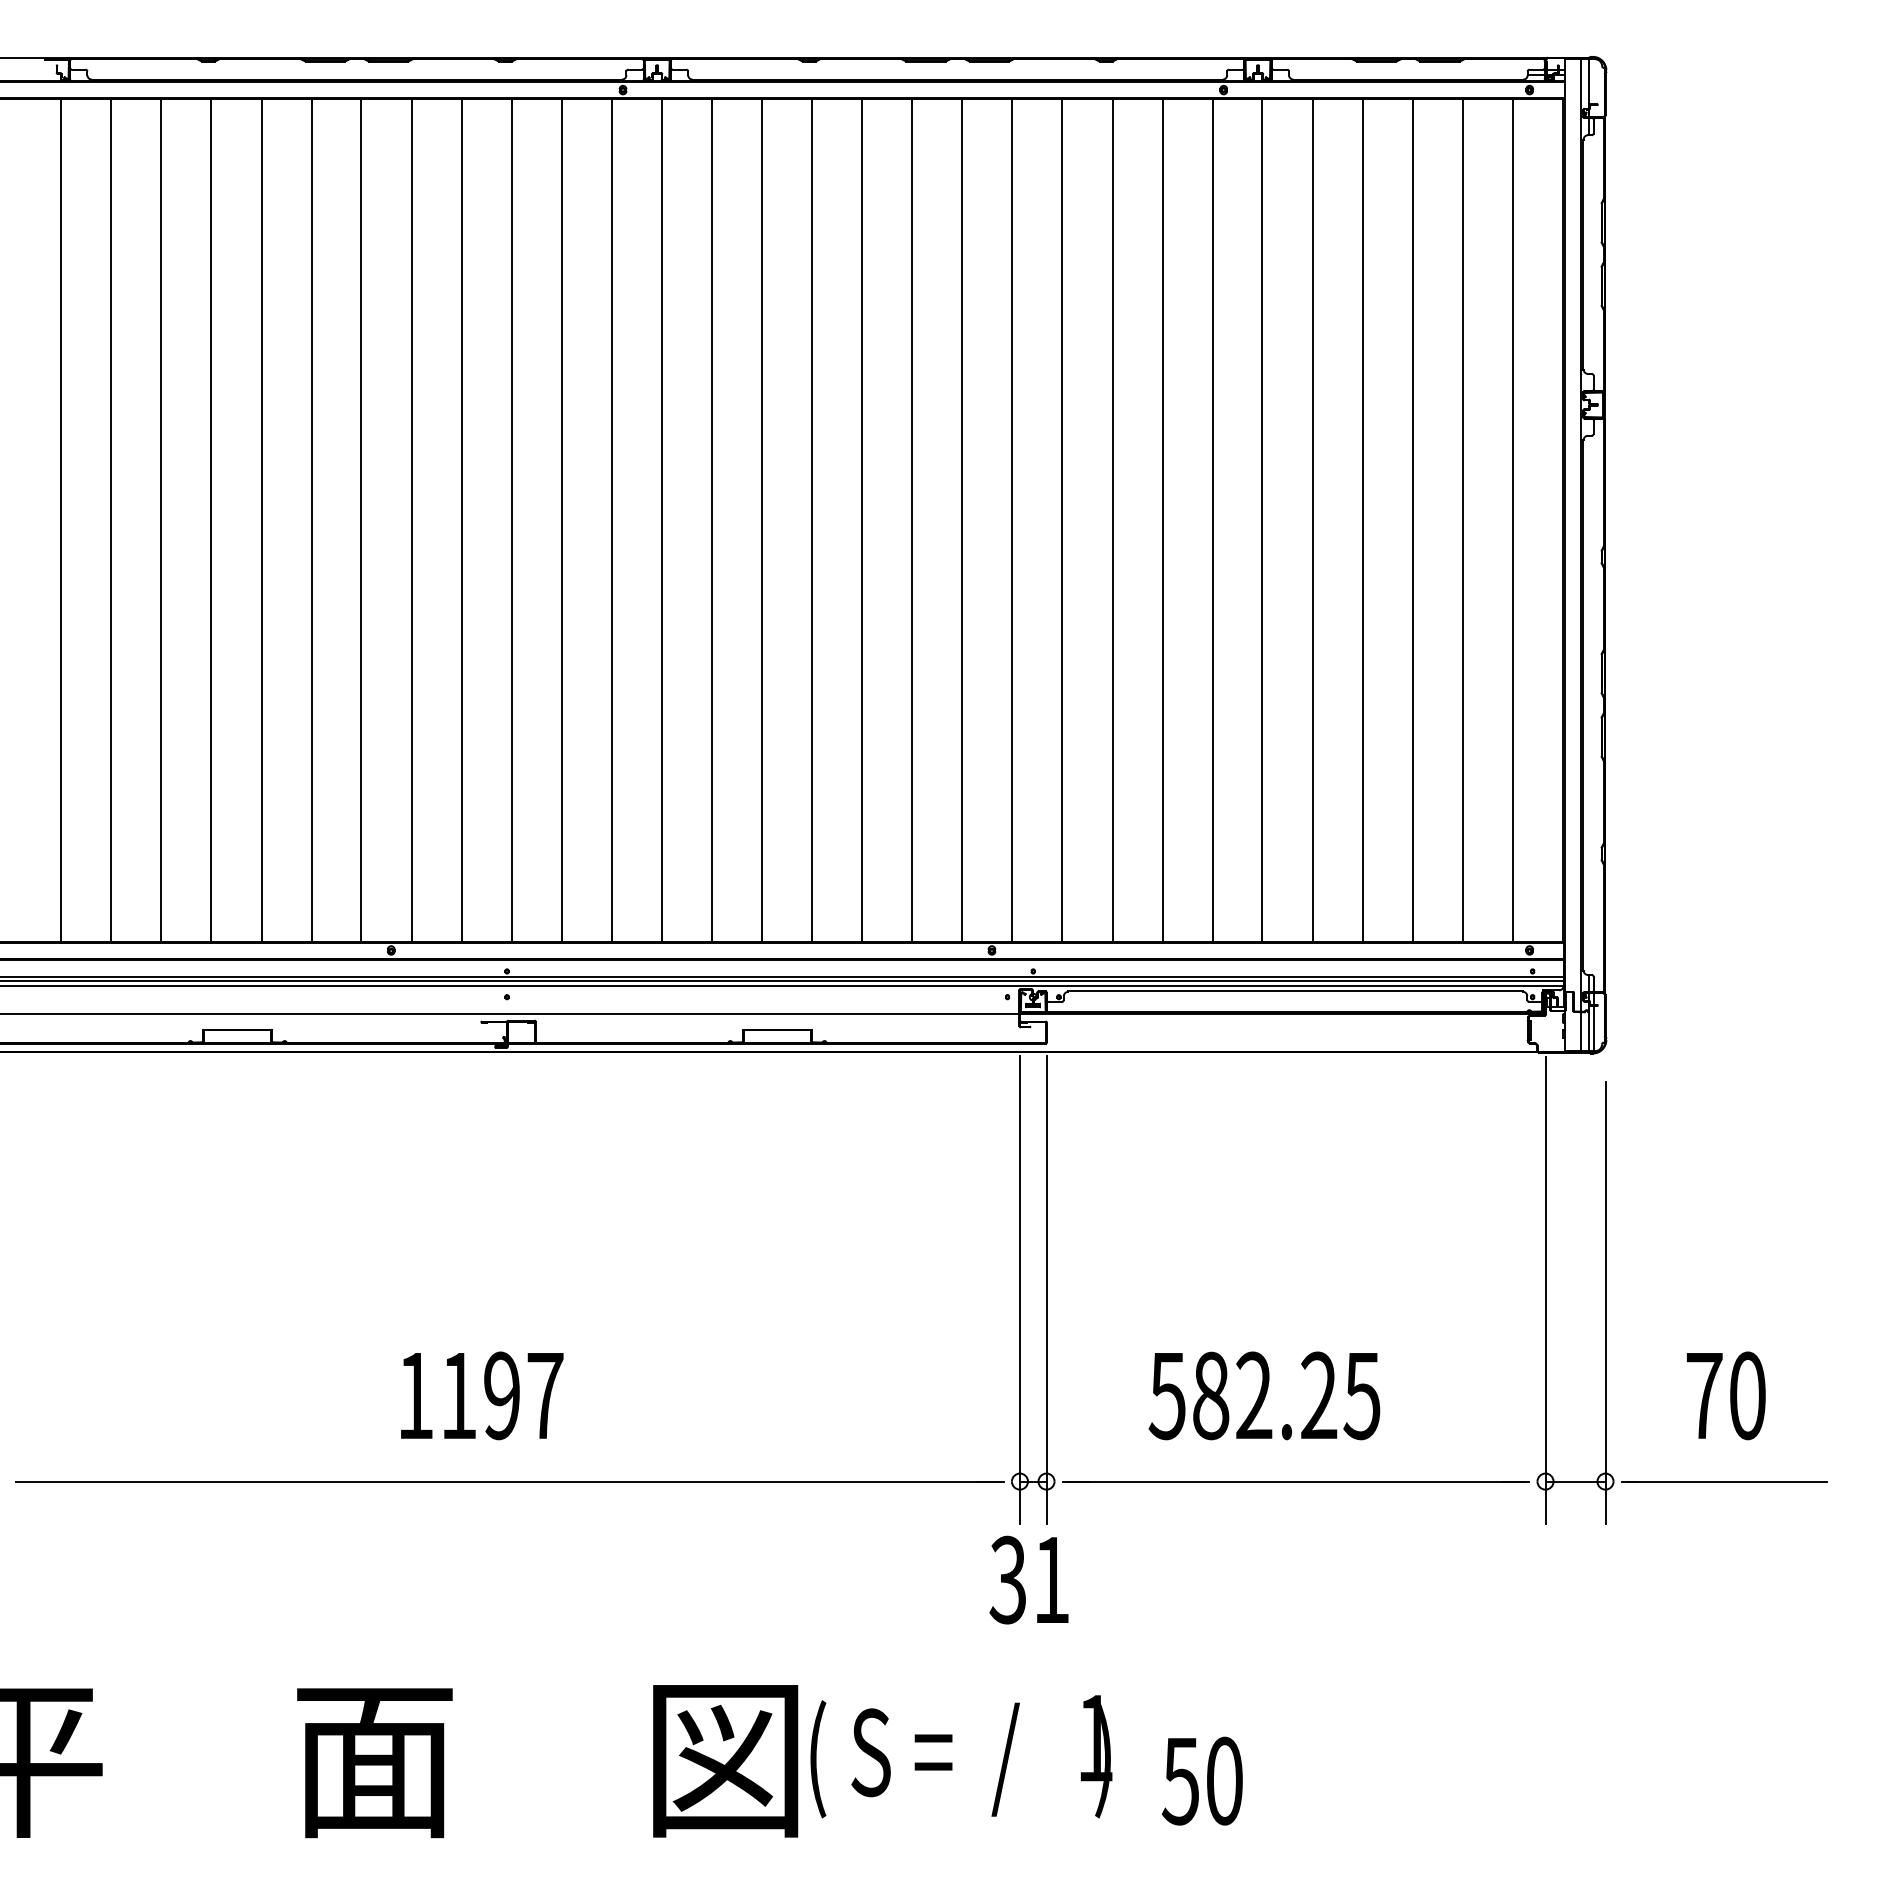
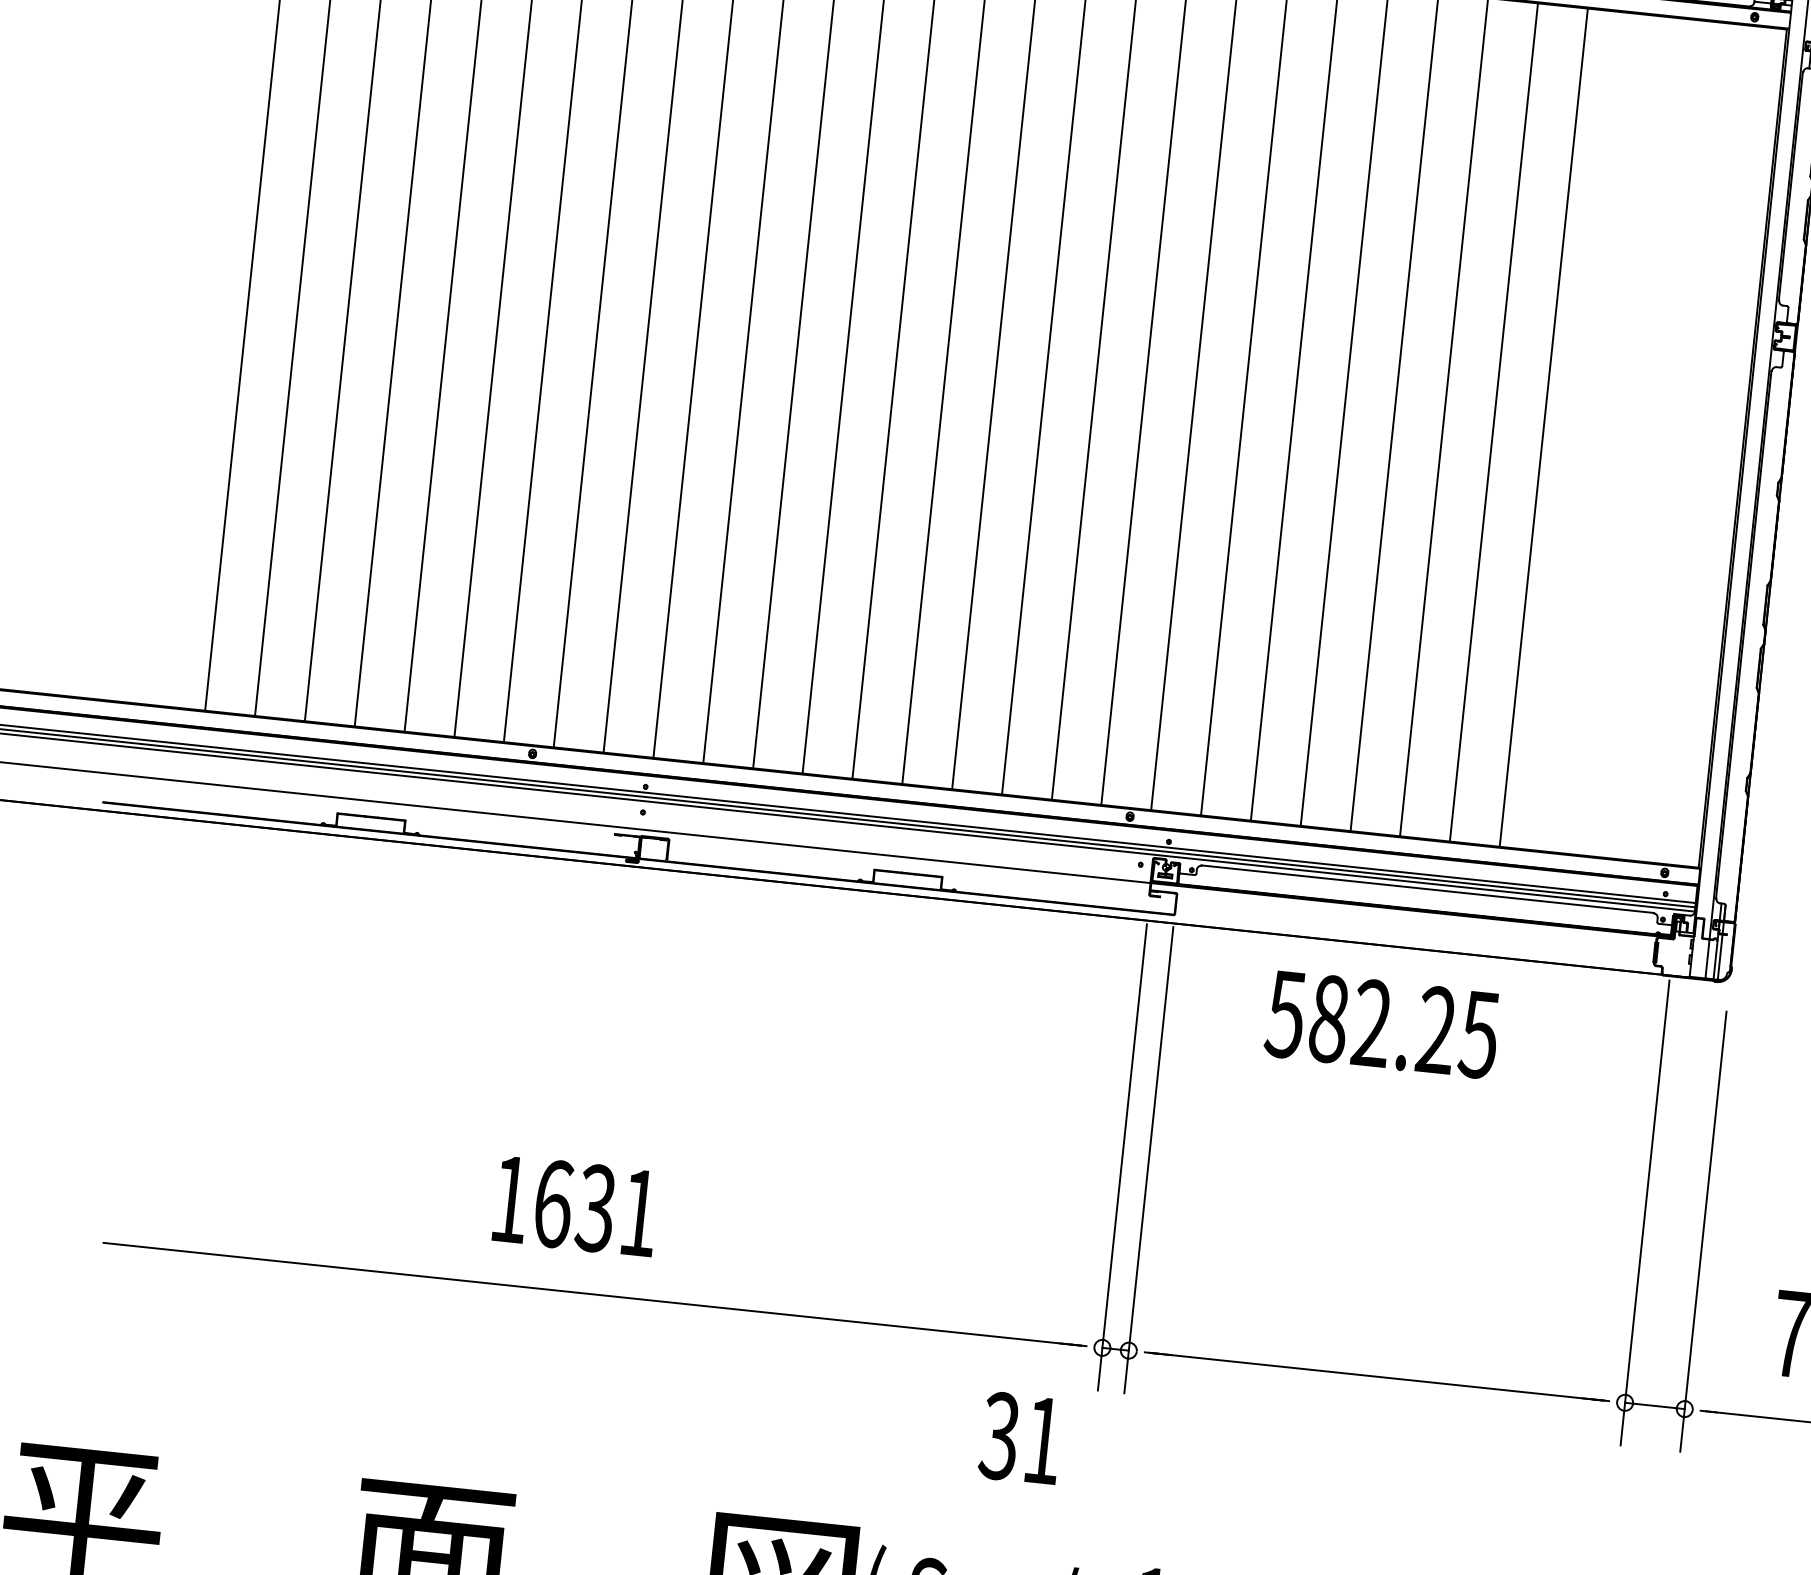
line: (1412, 519) -> (1593, 432), removed
line: (1463, 519) -> (1644, 437), removed
line: (1513, 519) -> (1693, 442), removed
text: (502, 1395) -> (596, 1208), 1197 -> 1631
text: (1264, 1395) -> (1382, 1024), moved
text: (1028, 1579) -> (1020, 1437), moved

